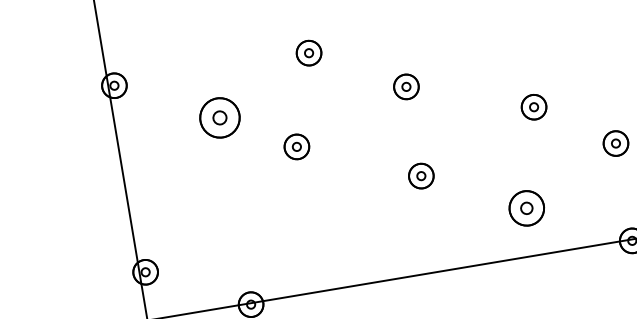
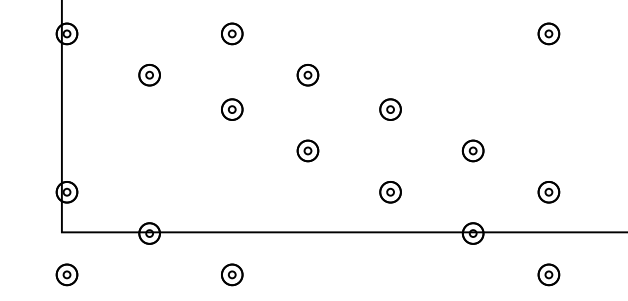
part: (533, 107) -> (390, 109), moved
part: (219, 118) -> (149, 75), size x0.62
part: (297, 146) -> (232, 109), moved
part: (526, 208) -> (390, 192), size x0.71

